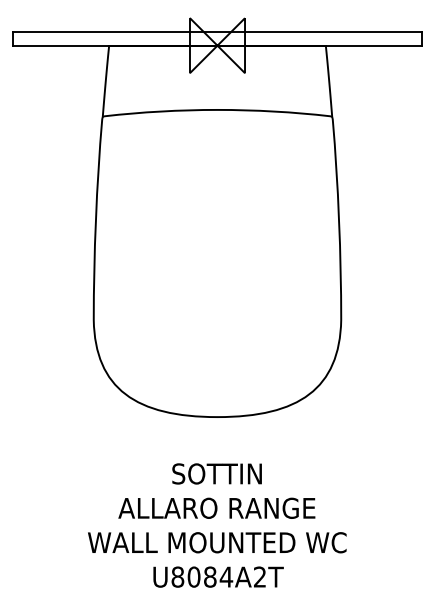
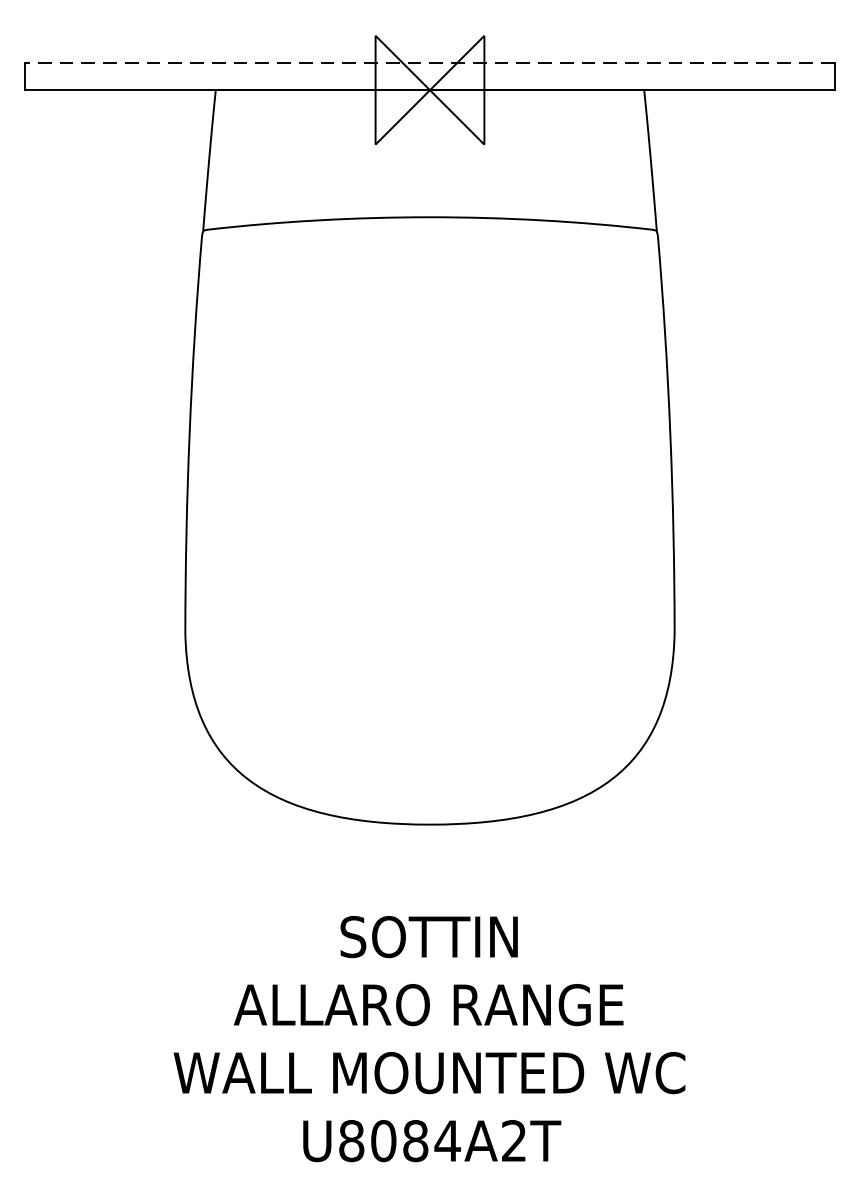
line: (217, 31) -> (430, 62), solid -> dashed

